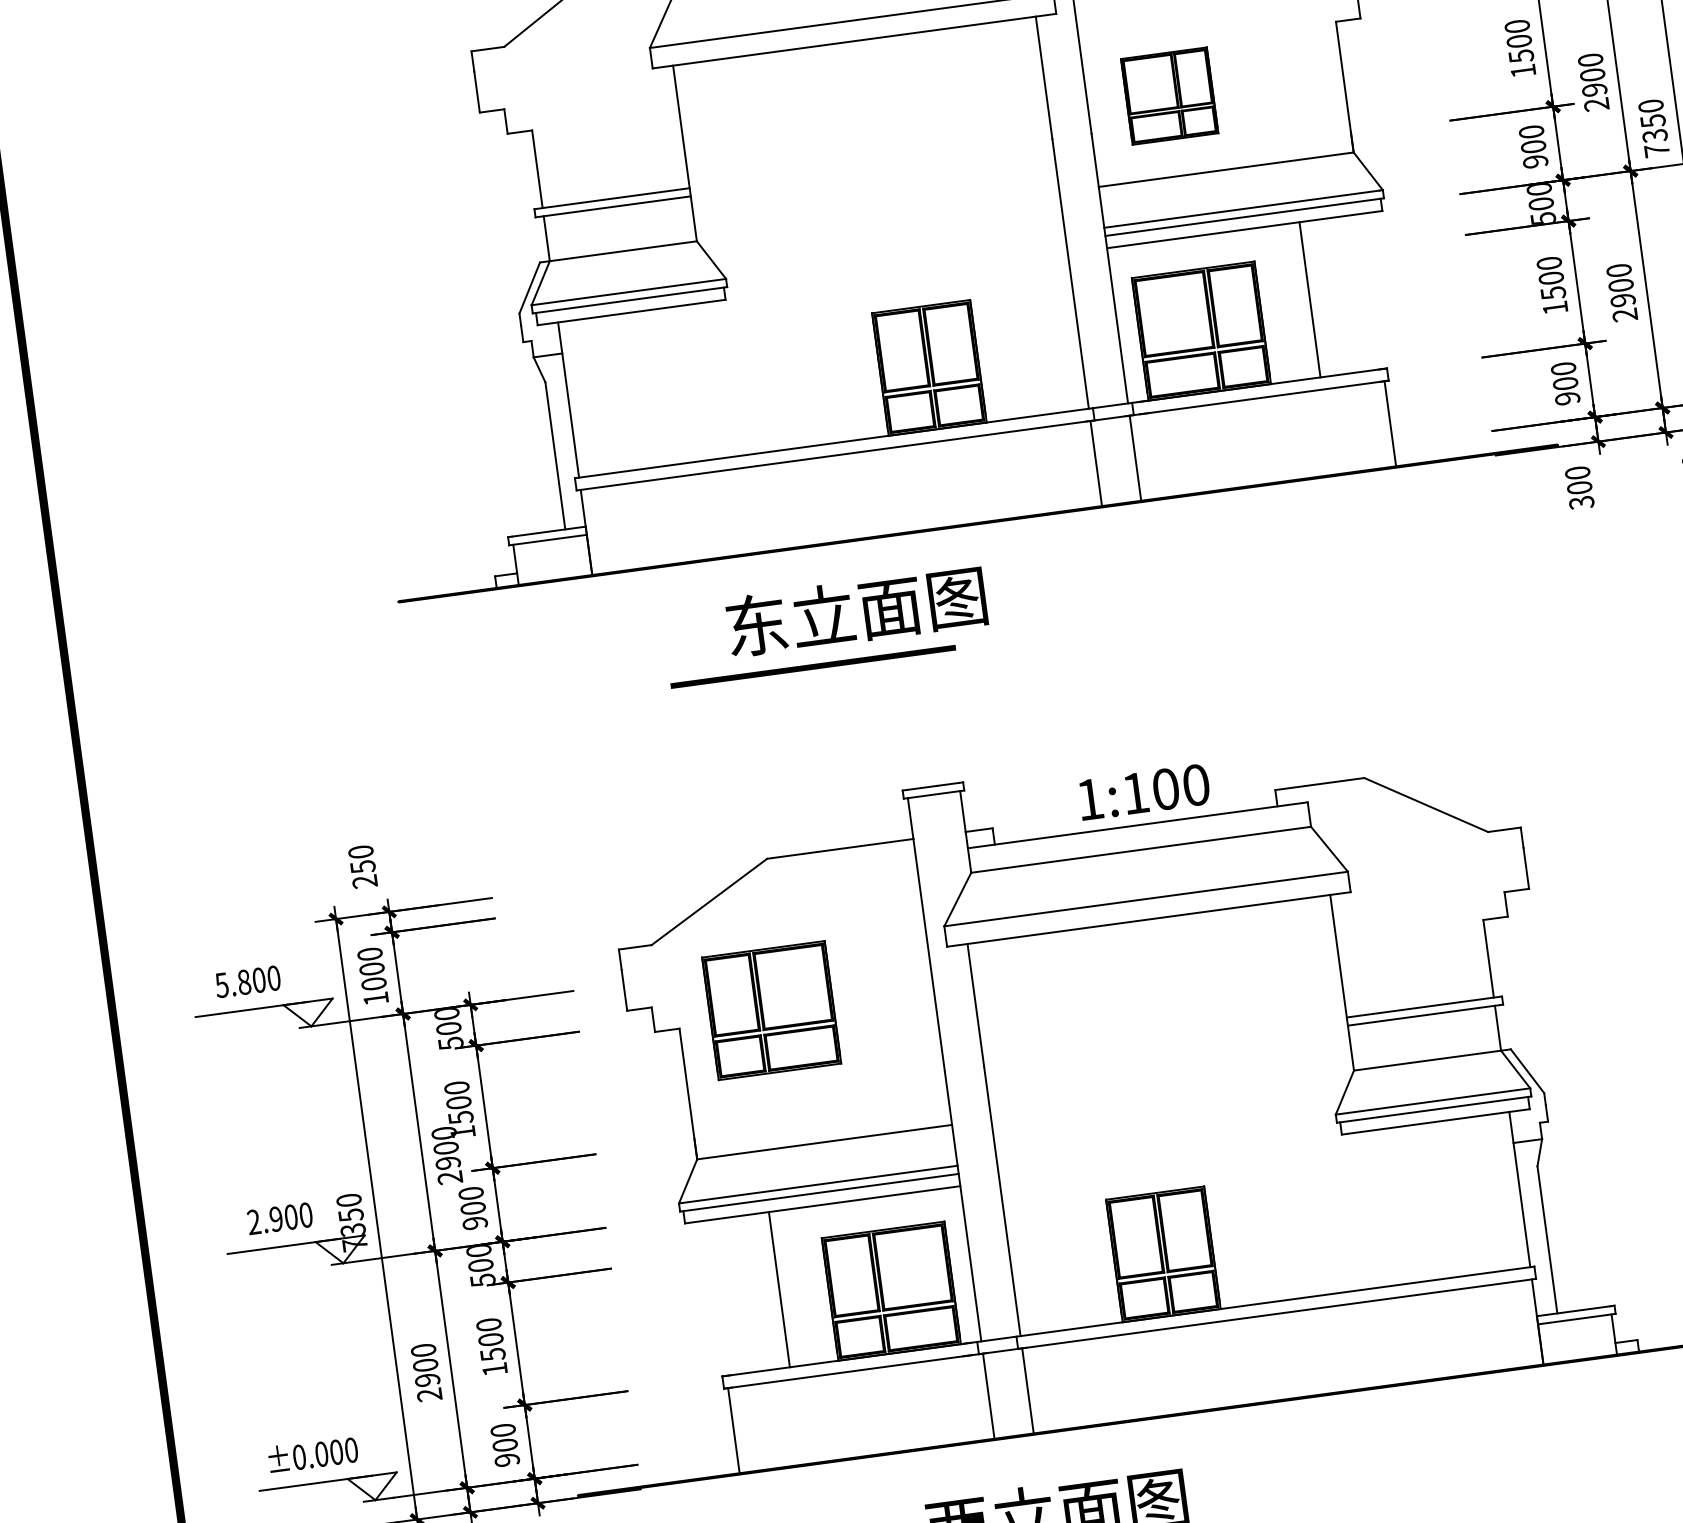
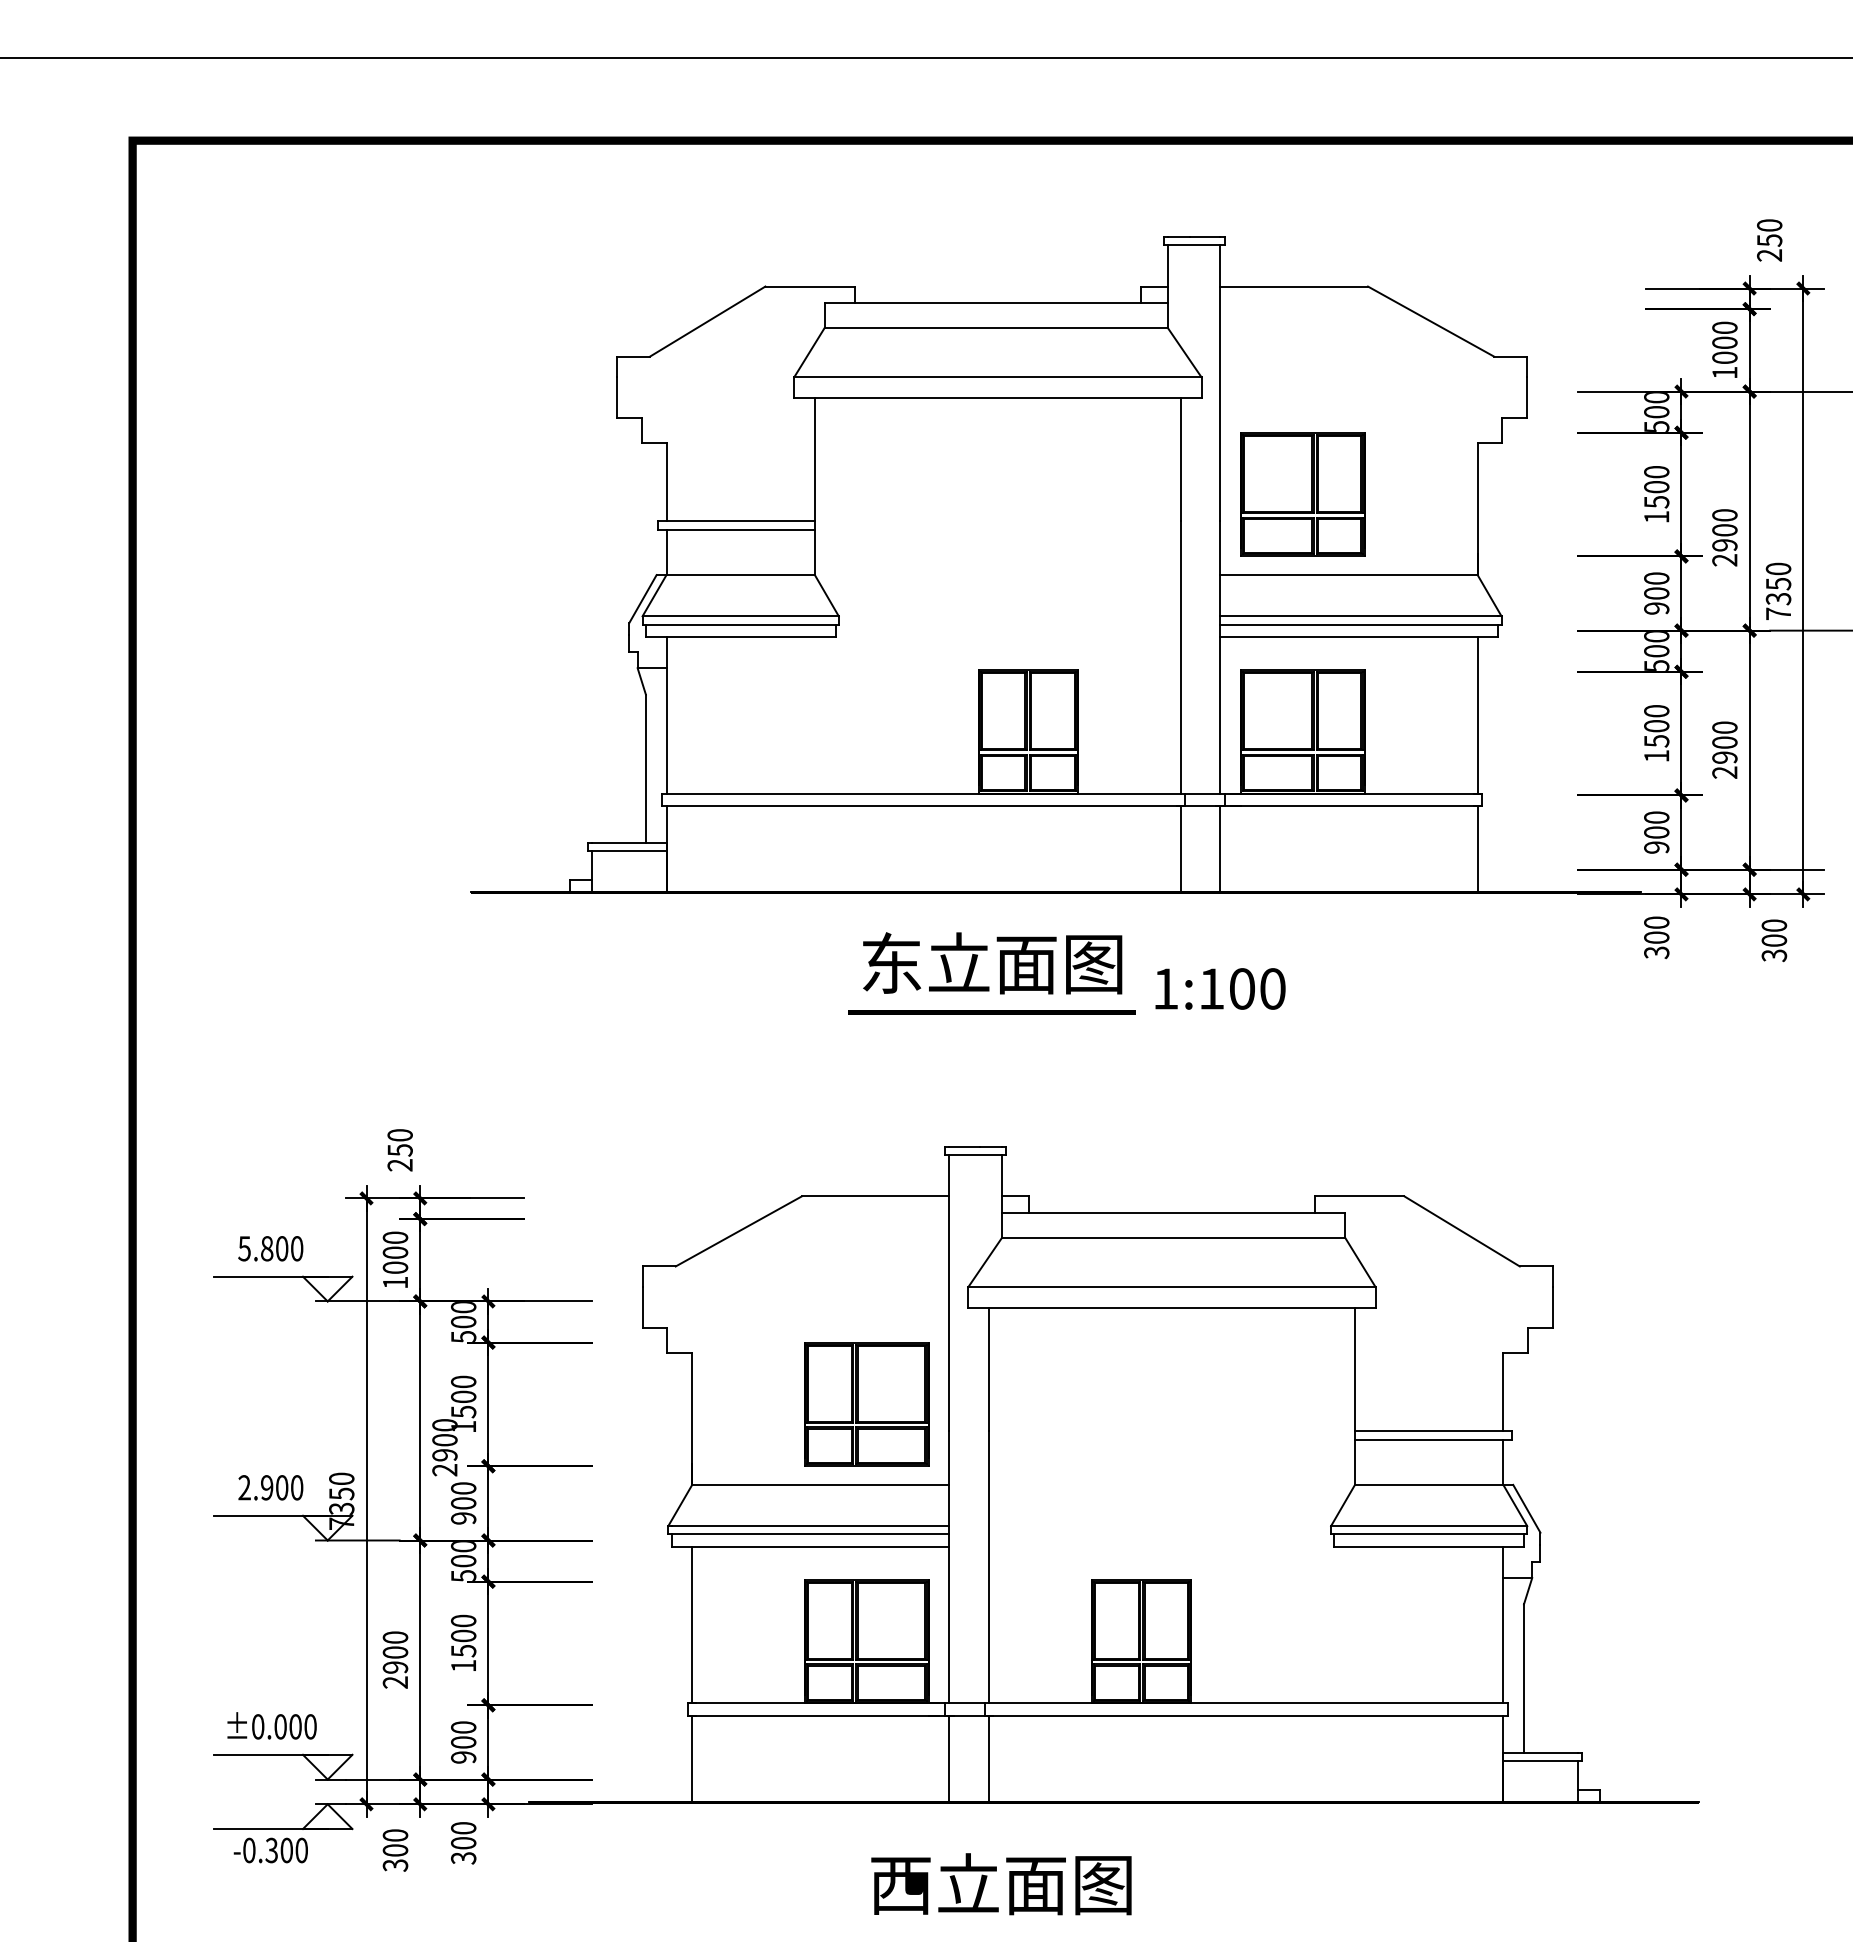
part: (1169, 96) -> (1302, 494), size x1.43
line: (1309, 299) -> (1477, 714), moved
text: (856, 611) -> (992, 963), moved
line: (812, 667) -> (991, 1012), moved
text: (1144, 791) -> (1220, 988), moved
part: (771, 1010) -> (866, 1404), moved
line: (779, 1289) -> (692, 1624), moved

